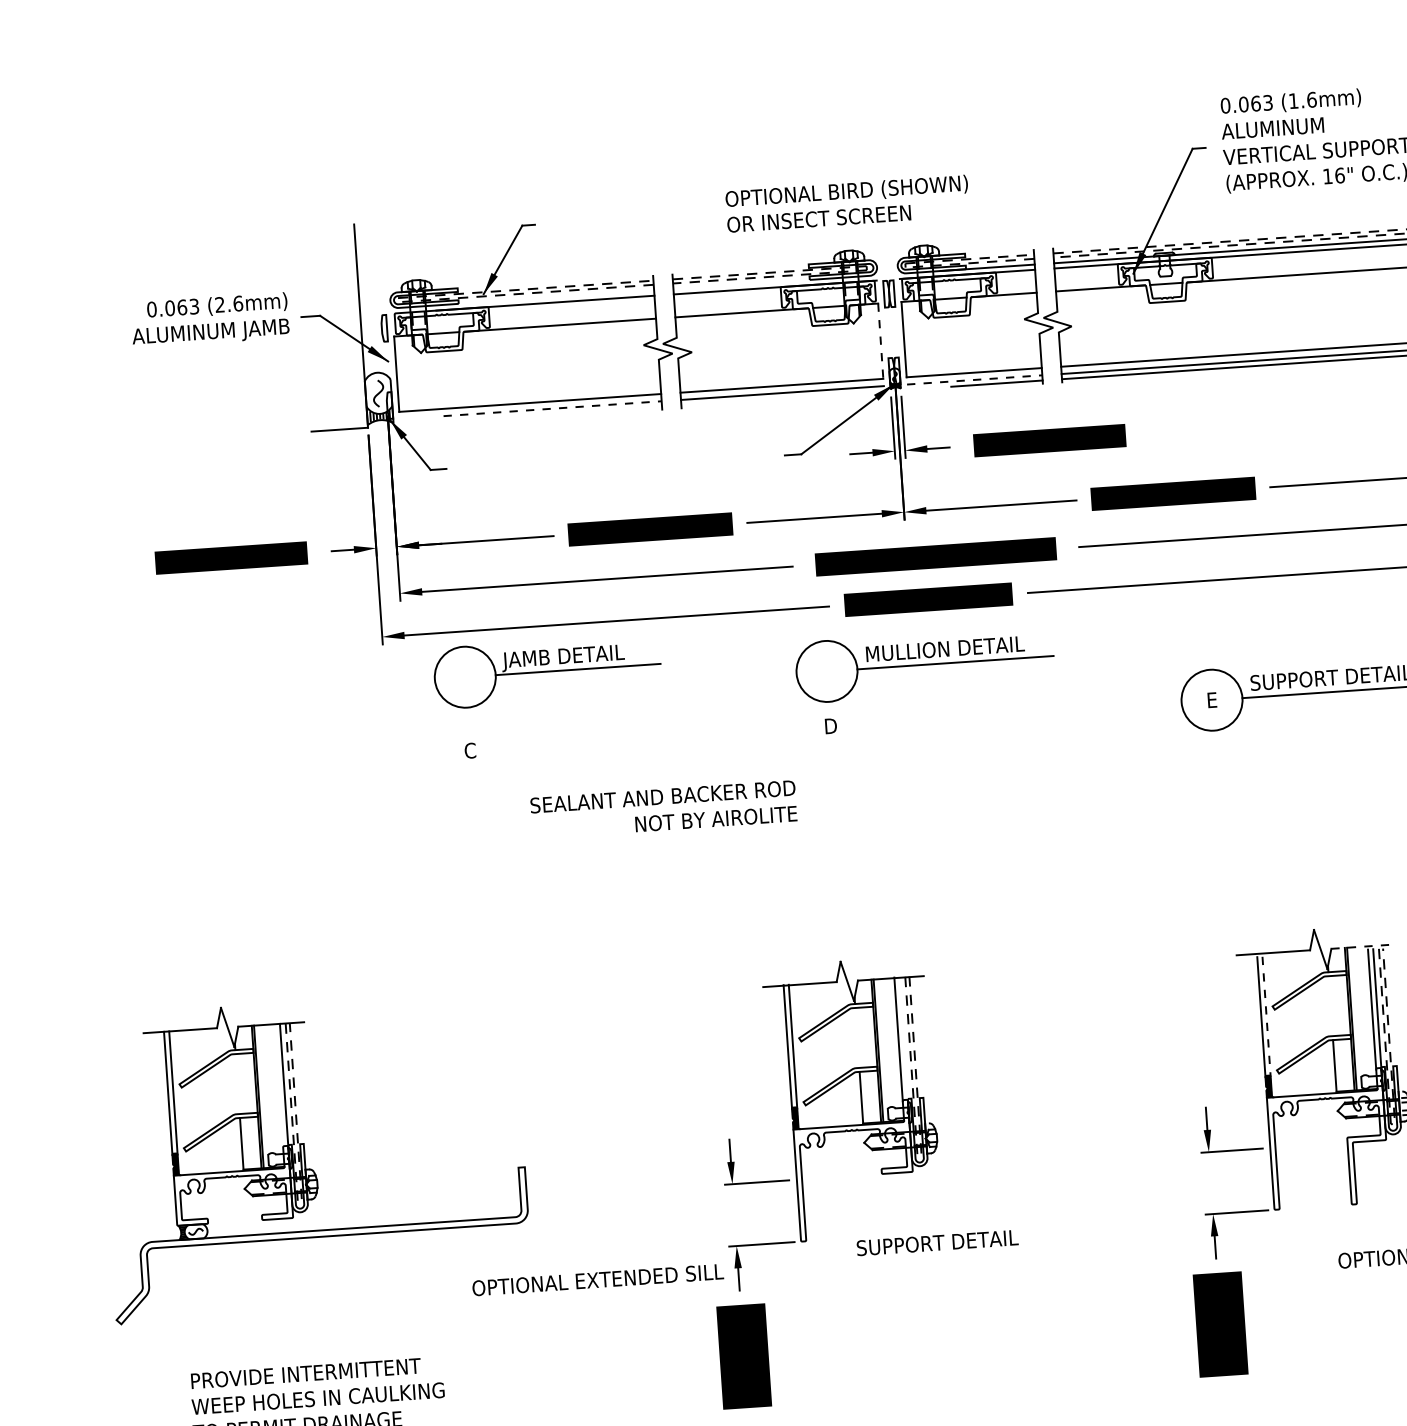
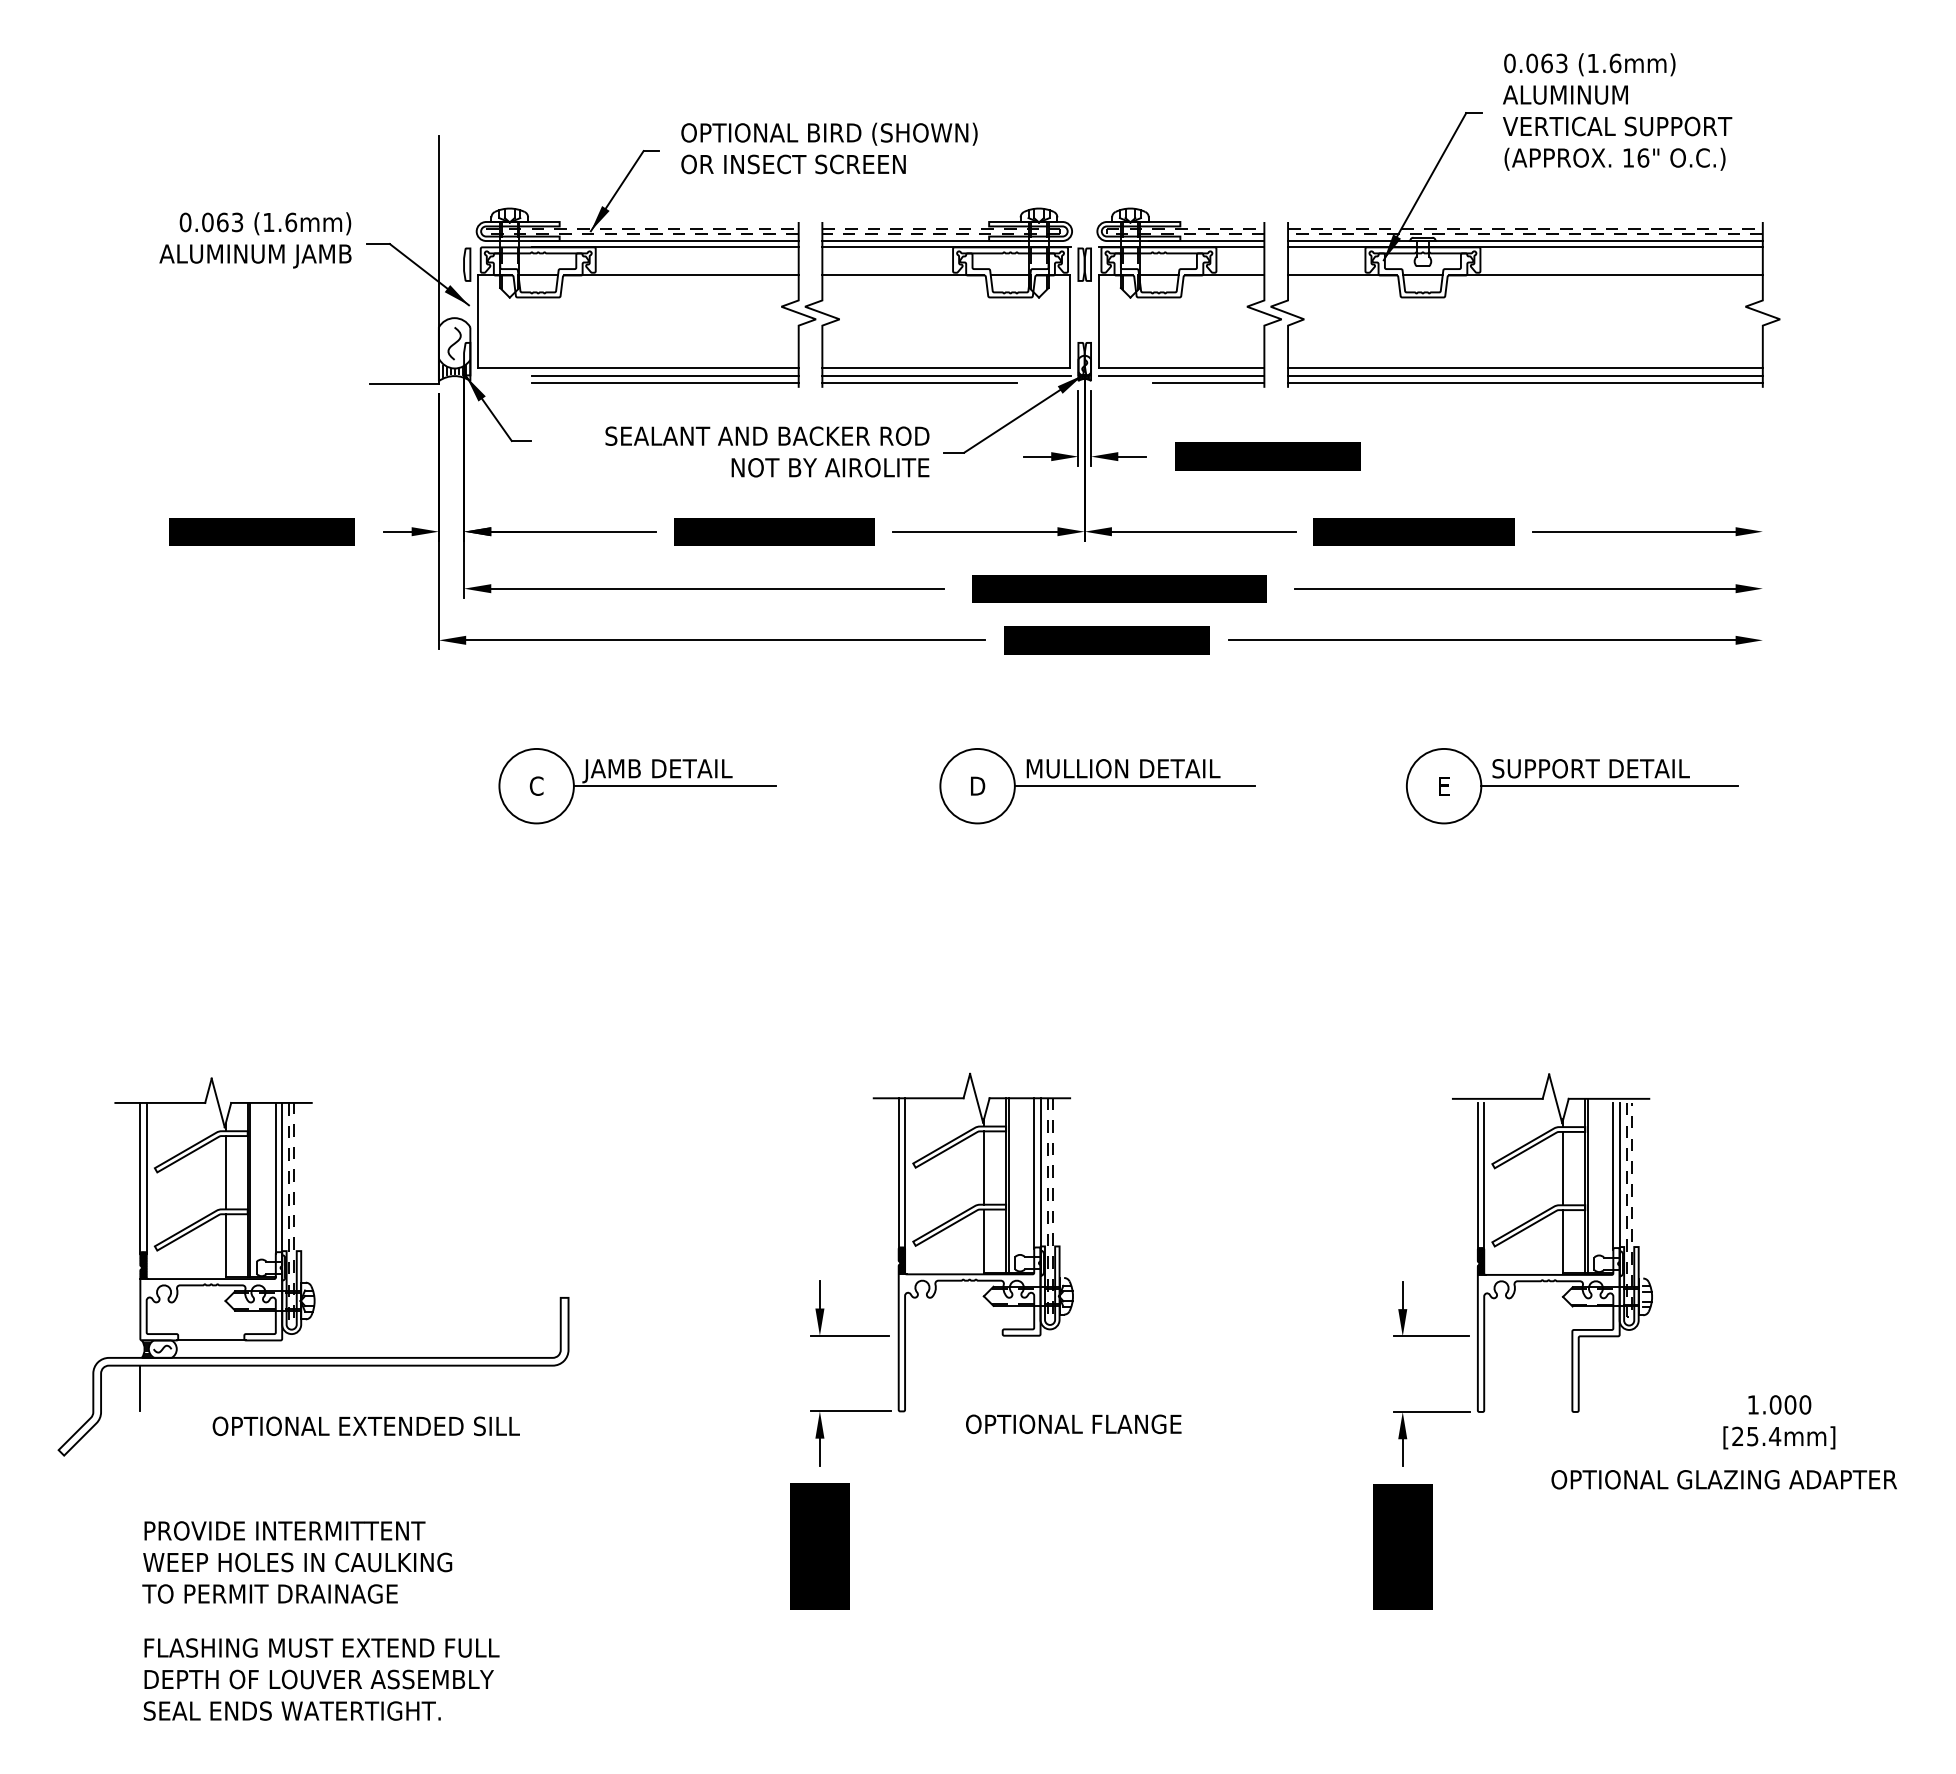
text: (847, 203) -> (829, 148), moved
line: (754, 284) -> (921, 241), added
line: (544, 298) -> (664, 241), added
text: (219, 304) -> (268, 221), (2.6mm) -> (1.6mm)
line: (880, 342) -> (1070, 322), dashed -> solid
line: (974, 379) -> (1181, 376), dashed -> solid
line: (760, 399) -> (919, 382), added
line: (552, 408) -> (665, 376), dashed -> solid
line: (552, 413) -> (664, 382), added
part: (925, 665) -> (1097, 786), moved
part: (547, 671) -> (637, 786), moved
text: (663, 809) -> (767, 451), moved
line: (1364, 946) -> (1609, 1098), dashed -> solid
line: (1330, 1006) -> (1563, 1168), added
line: (1266, 1017) -> (1484, 1176), dashed -> solid
line: (857, 1037) -> (984, 1167), added
line: (903, 1038) -> (1040, 1172), added
line: (237, 1083) -> (225, 1172), added
line: (278, 1085) -> (275, 1177), added
line: (234, 1222) -> (210, 1340), added
text: (944, 1242) -> (1073, 1424), SUPPORT DETAIL -> OPTIONAL FLANGE
line: (180, 1264) -> (140, 1387), added
text: (597, 1280) -> (365, 1426), moved

